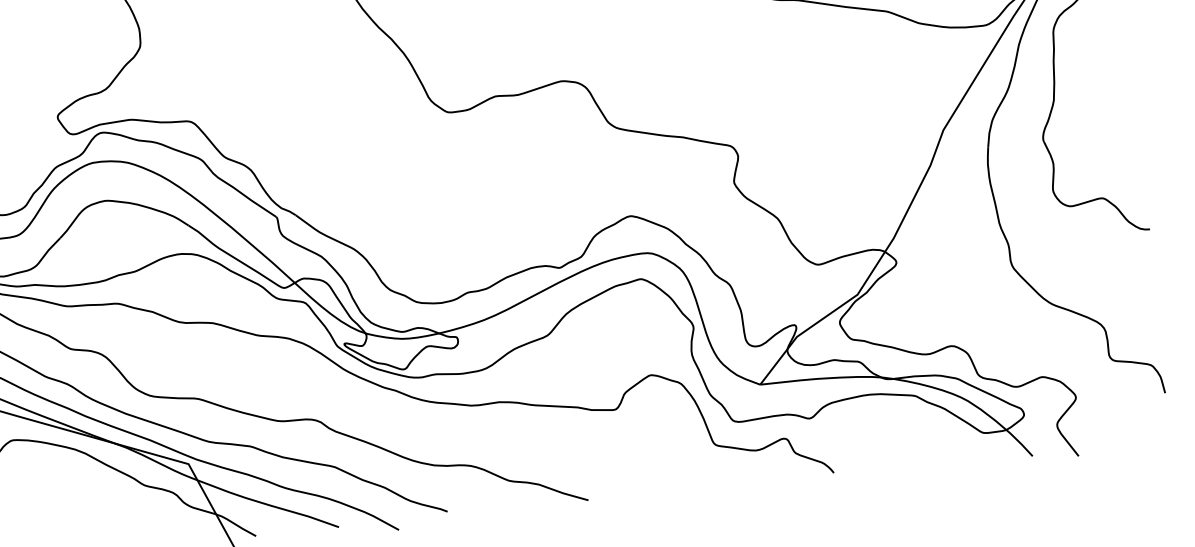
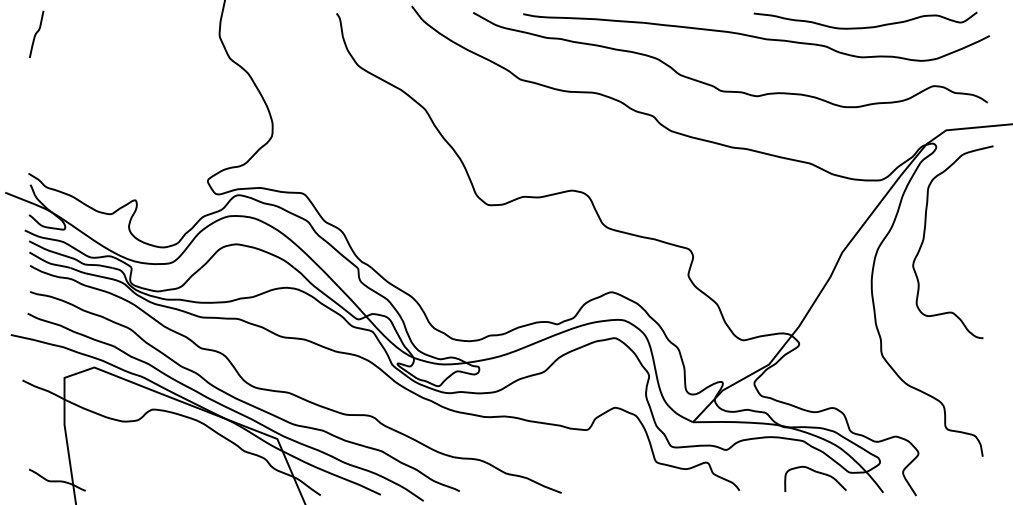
curve: (940, 438) -> (818, 473), added

